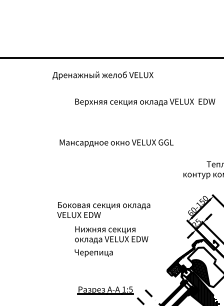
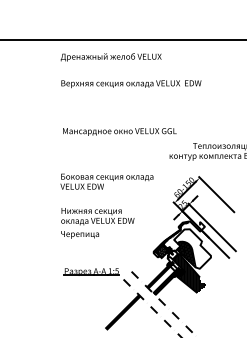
text: (102, 75) -> (110, 57), moved
text: (116, 142) -> (119, 131), moved
text: (103, 209) -> (106, 181), moved

